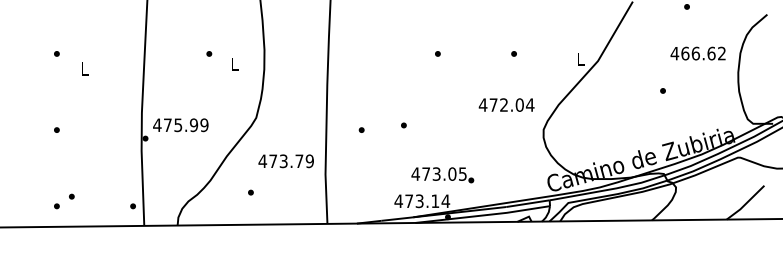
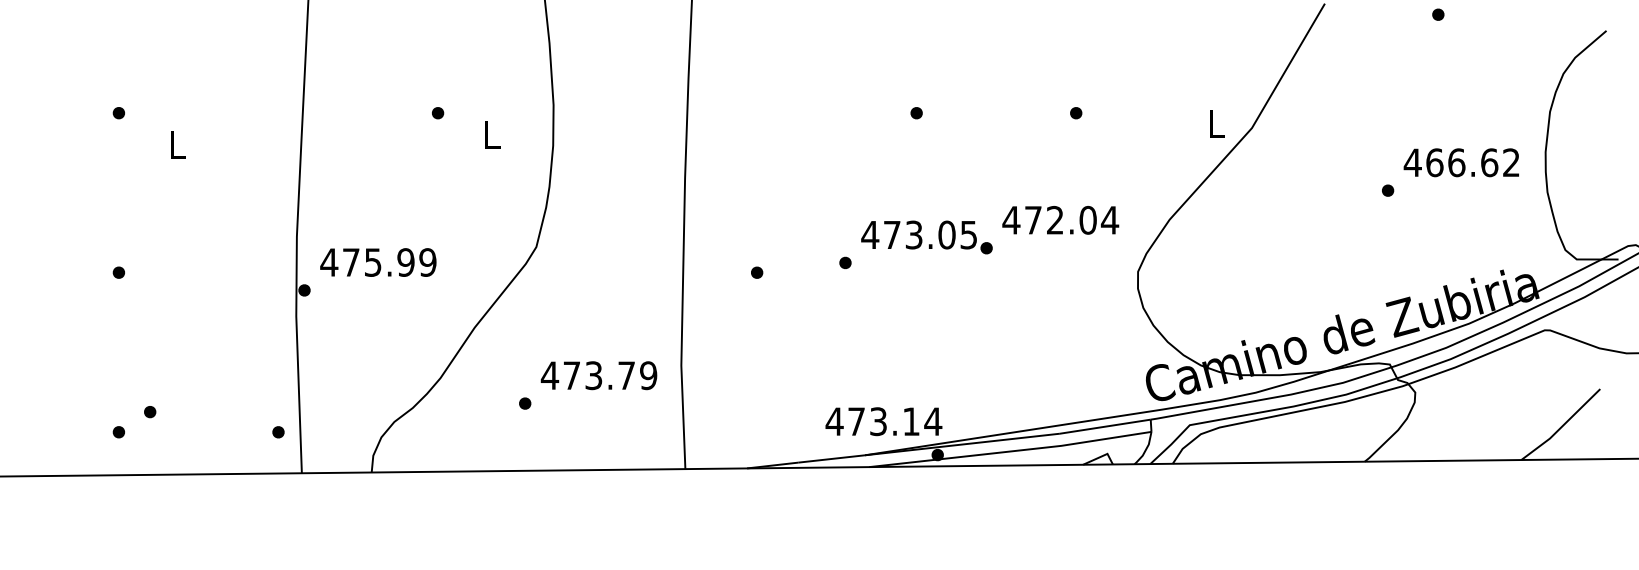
text: (697, 53) -> (1460, 162), moved
text: (285, 161) -> (597, 376), moved
text: (442, 175) -> (926, 237), moved

